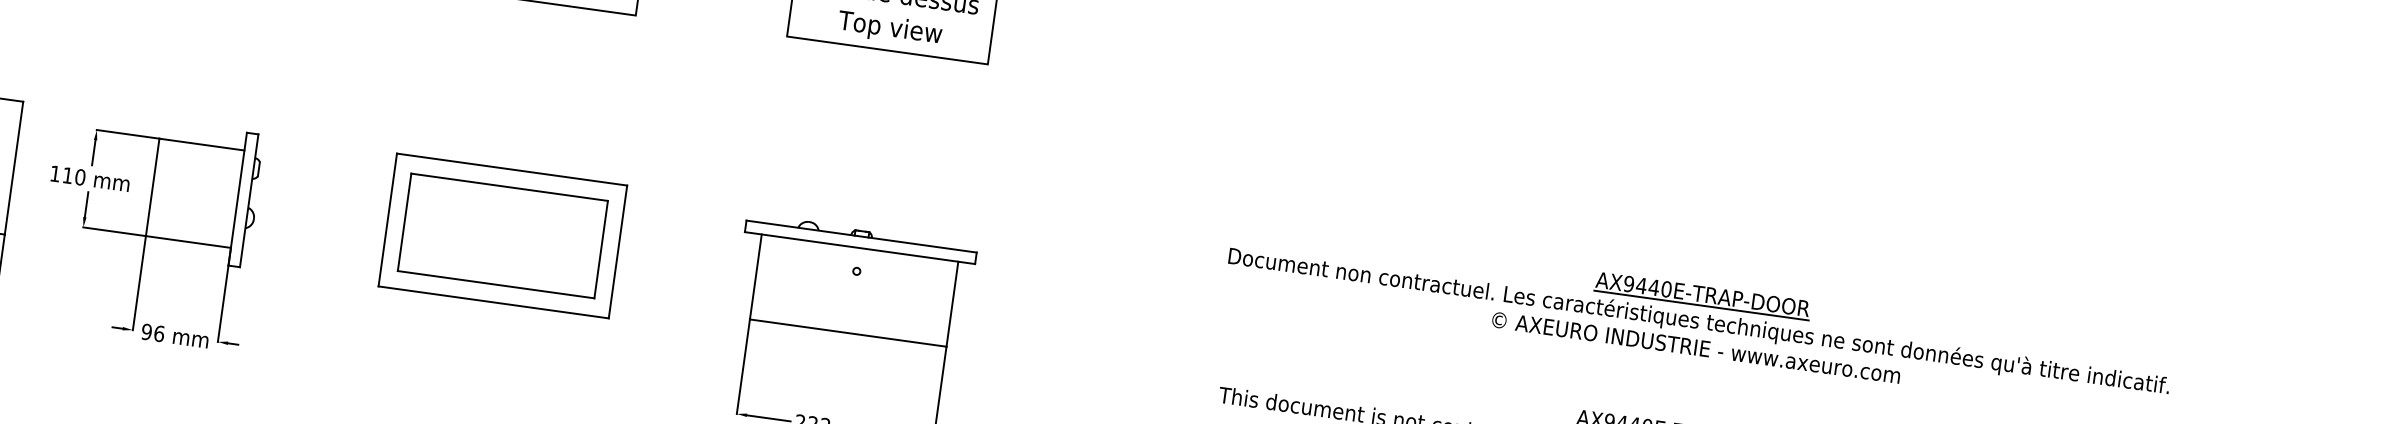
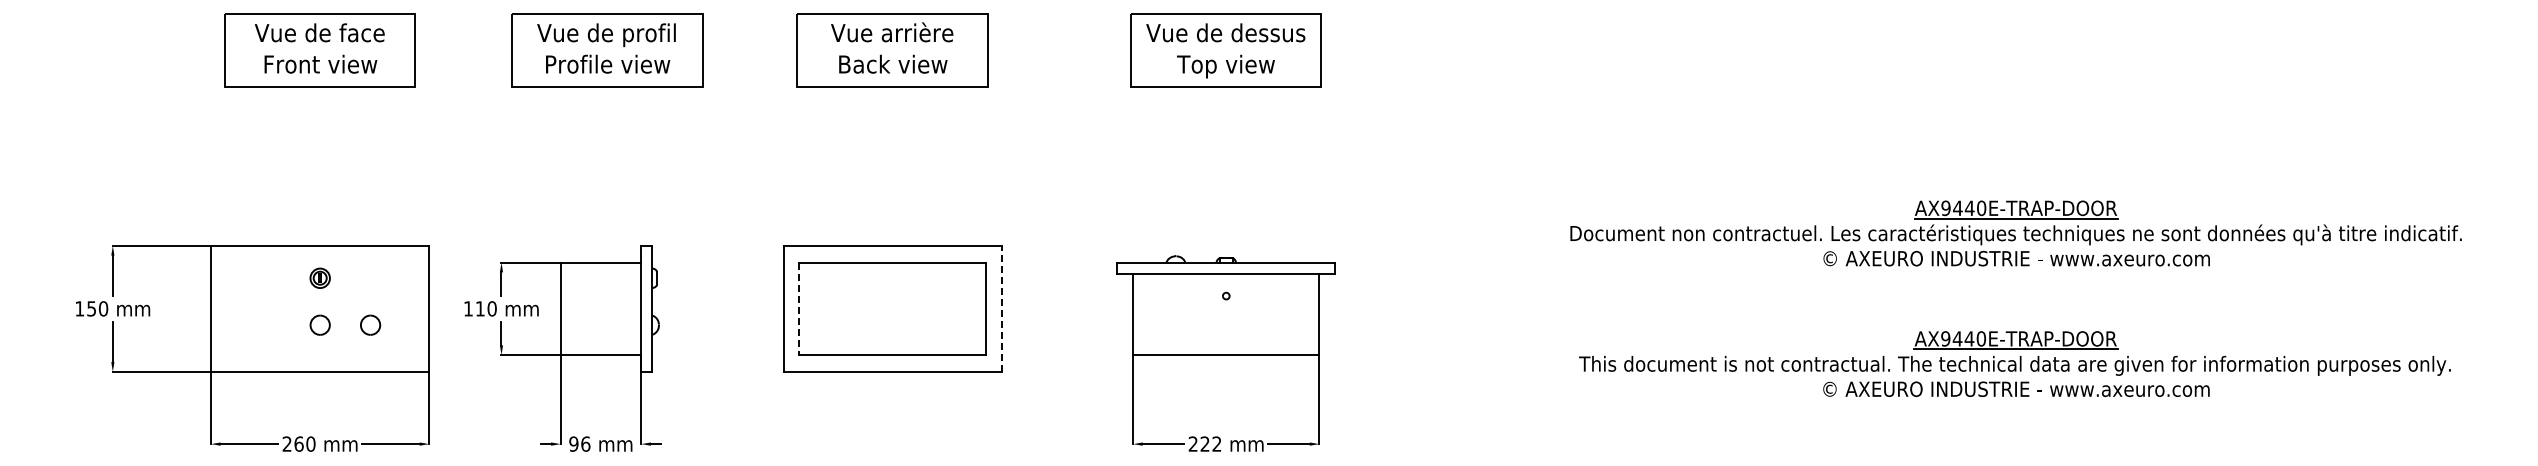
line: (404, 223) -> (799, 309), solid -> dashed
line: (617, 251) -> (1001, 308), solid -> dashed

